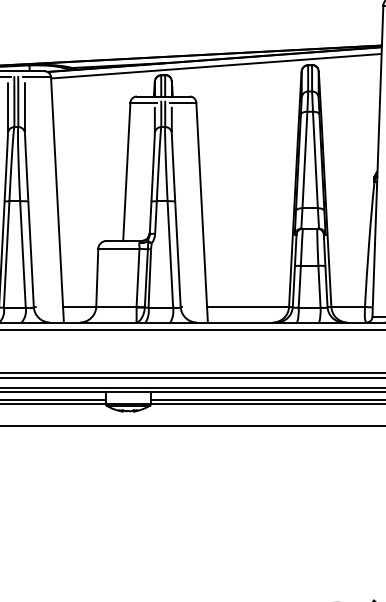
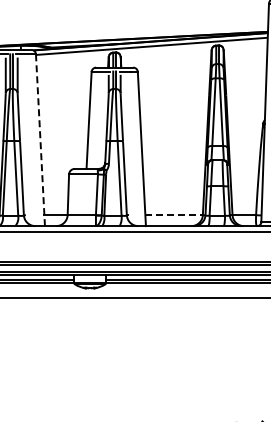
line: (57, 199) -> (40, 139), solid -> dashed
line: (248, 307) -> (174, 215), solid -> dashed

